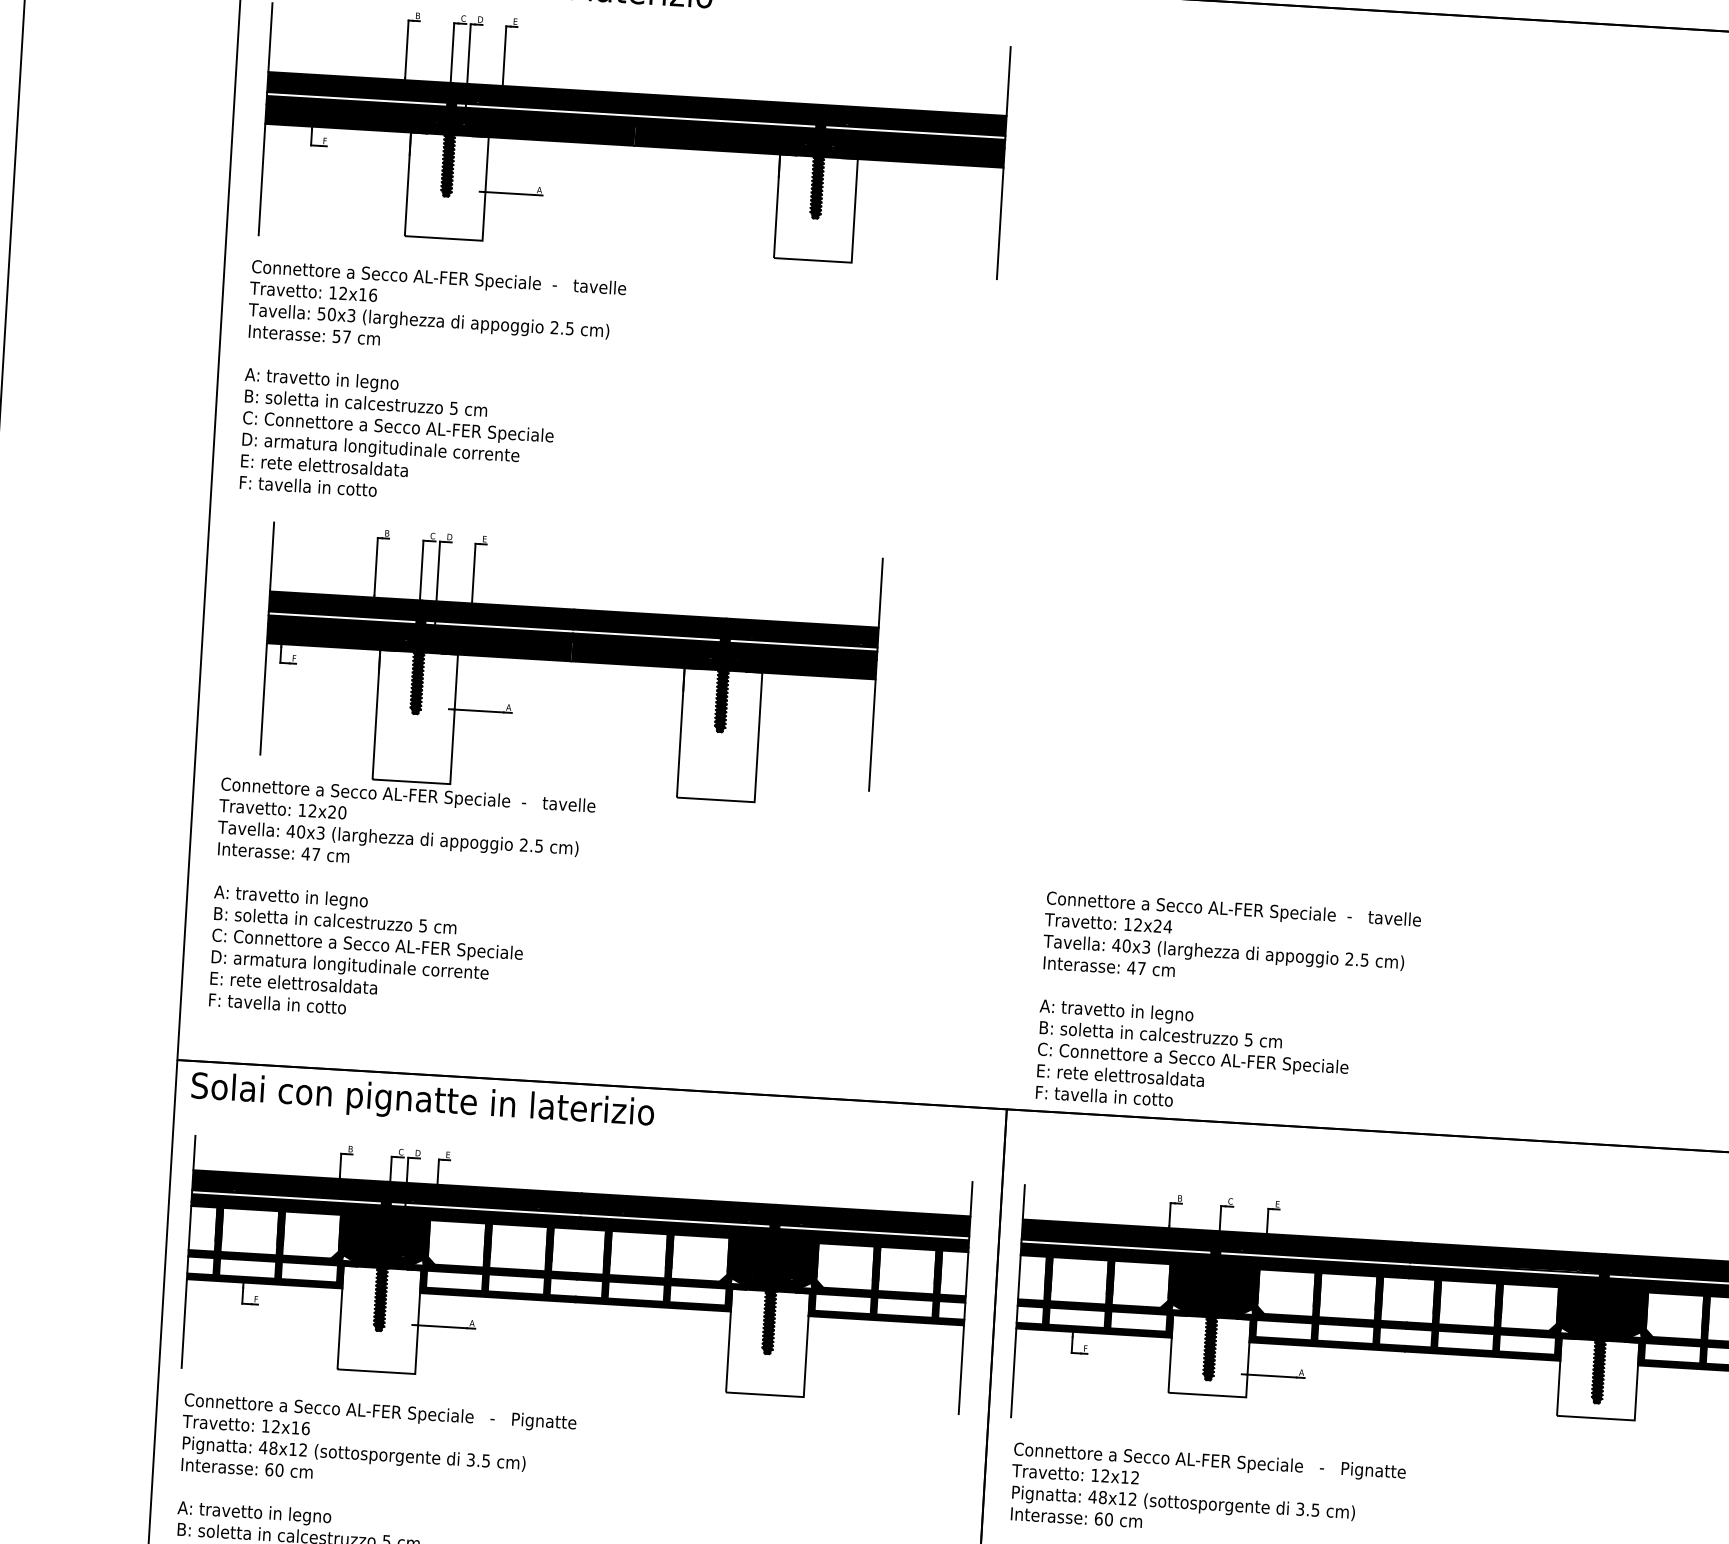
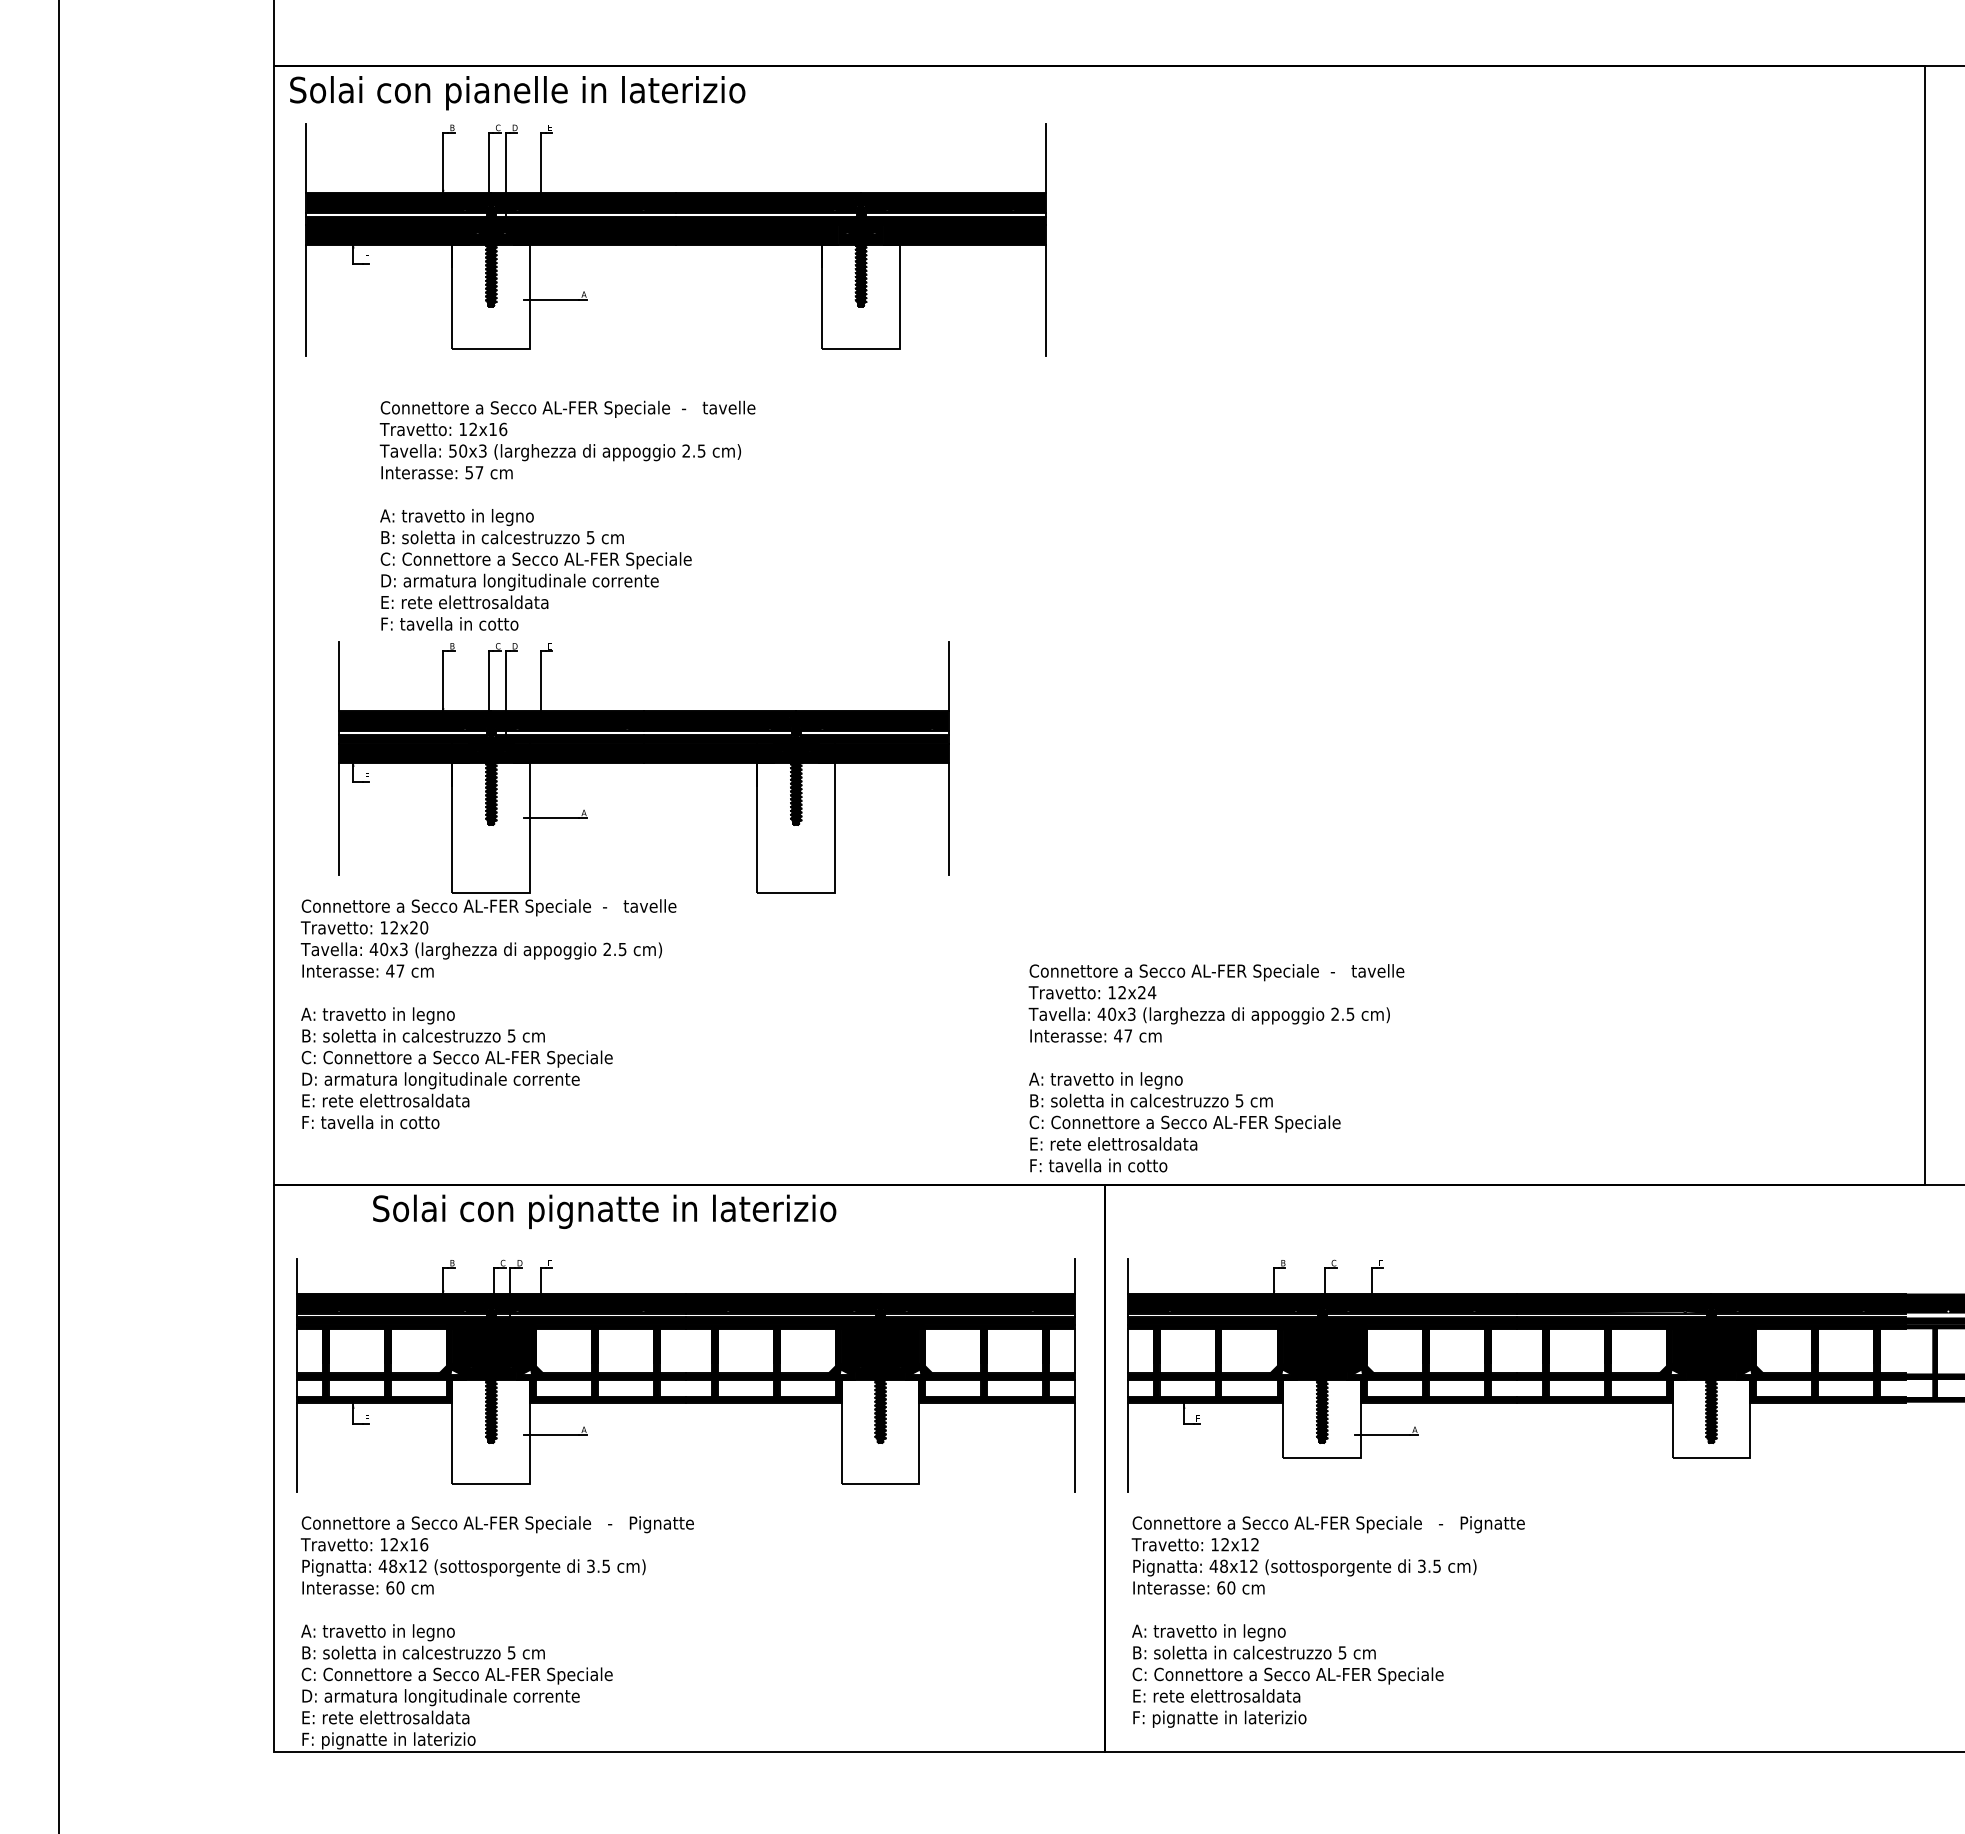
text: (432, 384) -> (567, 515), moved
text: (1227, 1006) -> (1216, 1068), moved
text: (422, 1101) -> (604, 1211), moved

